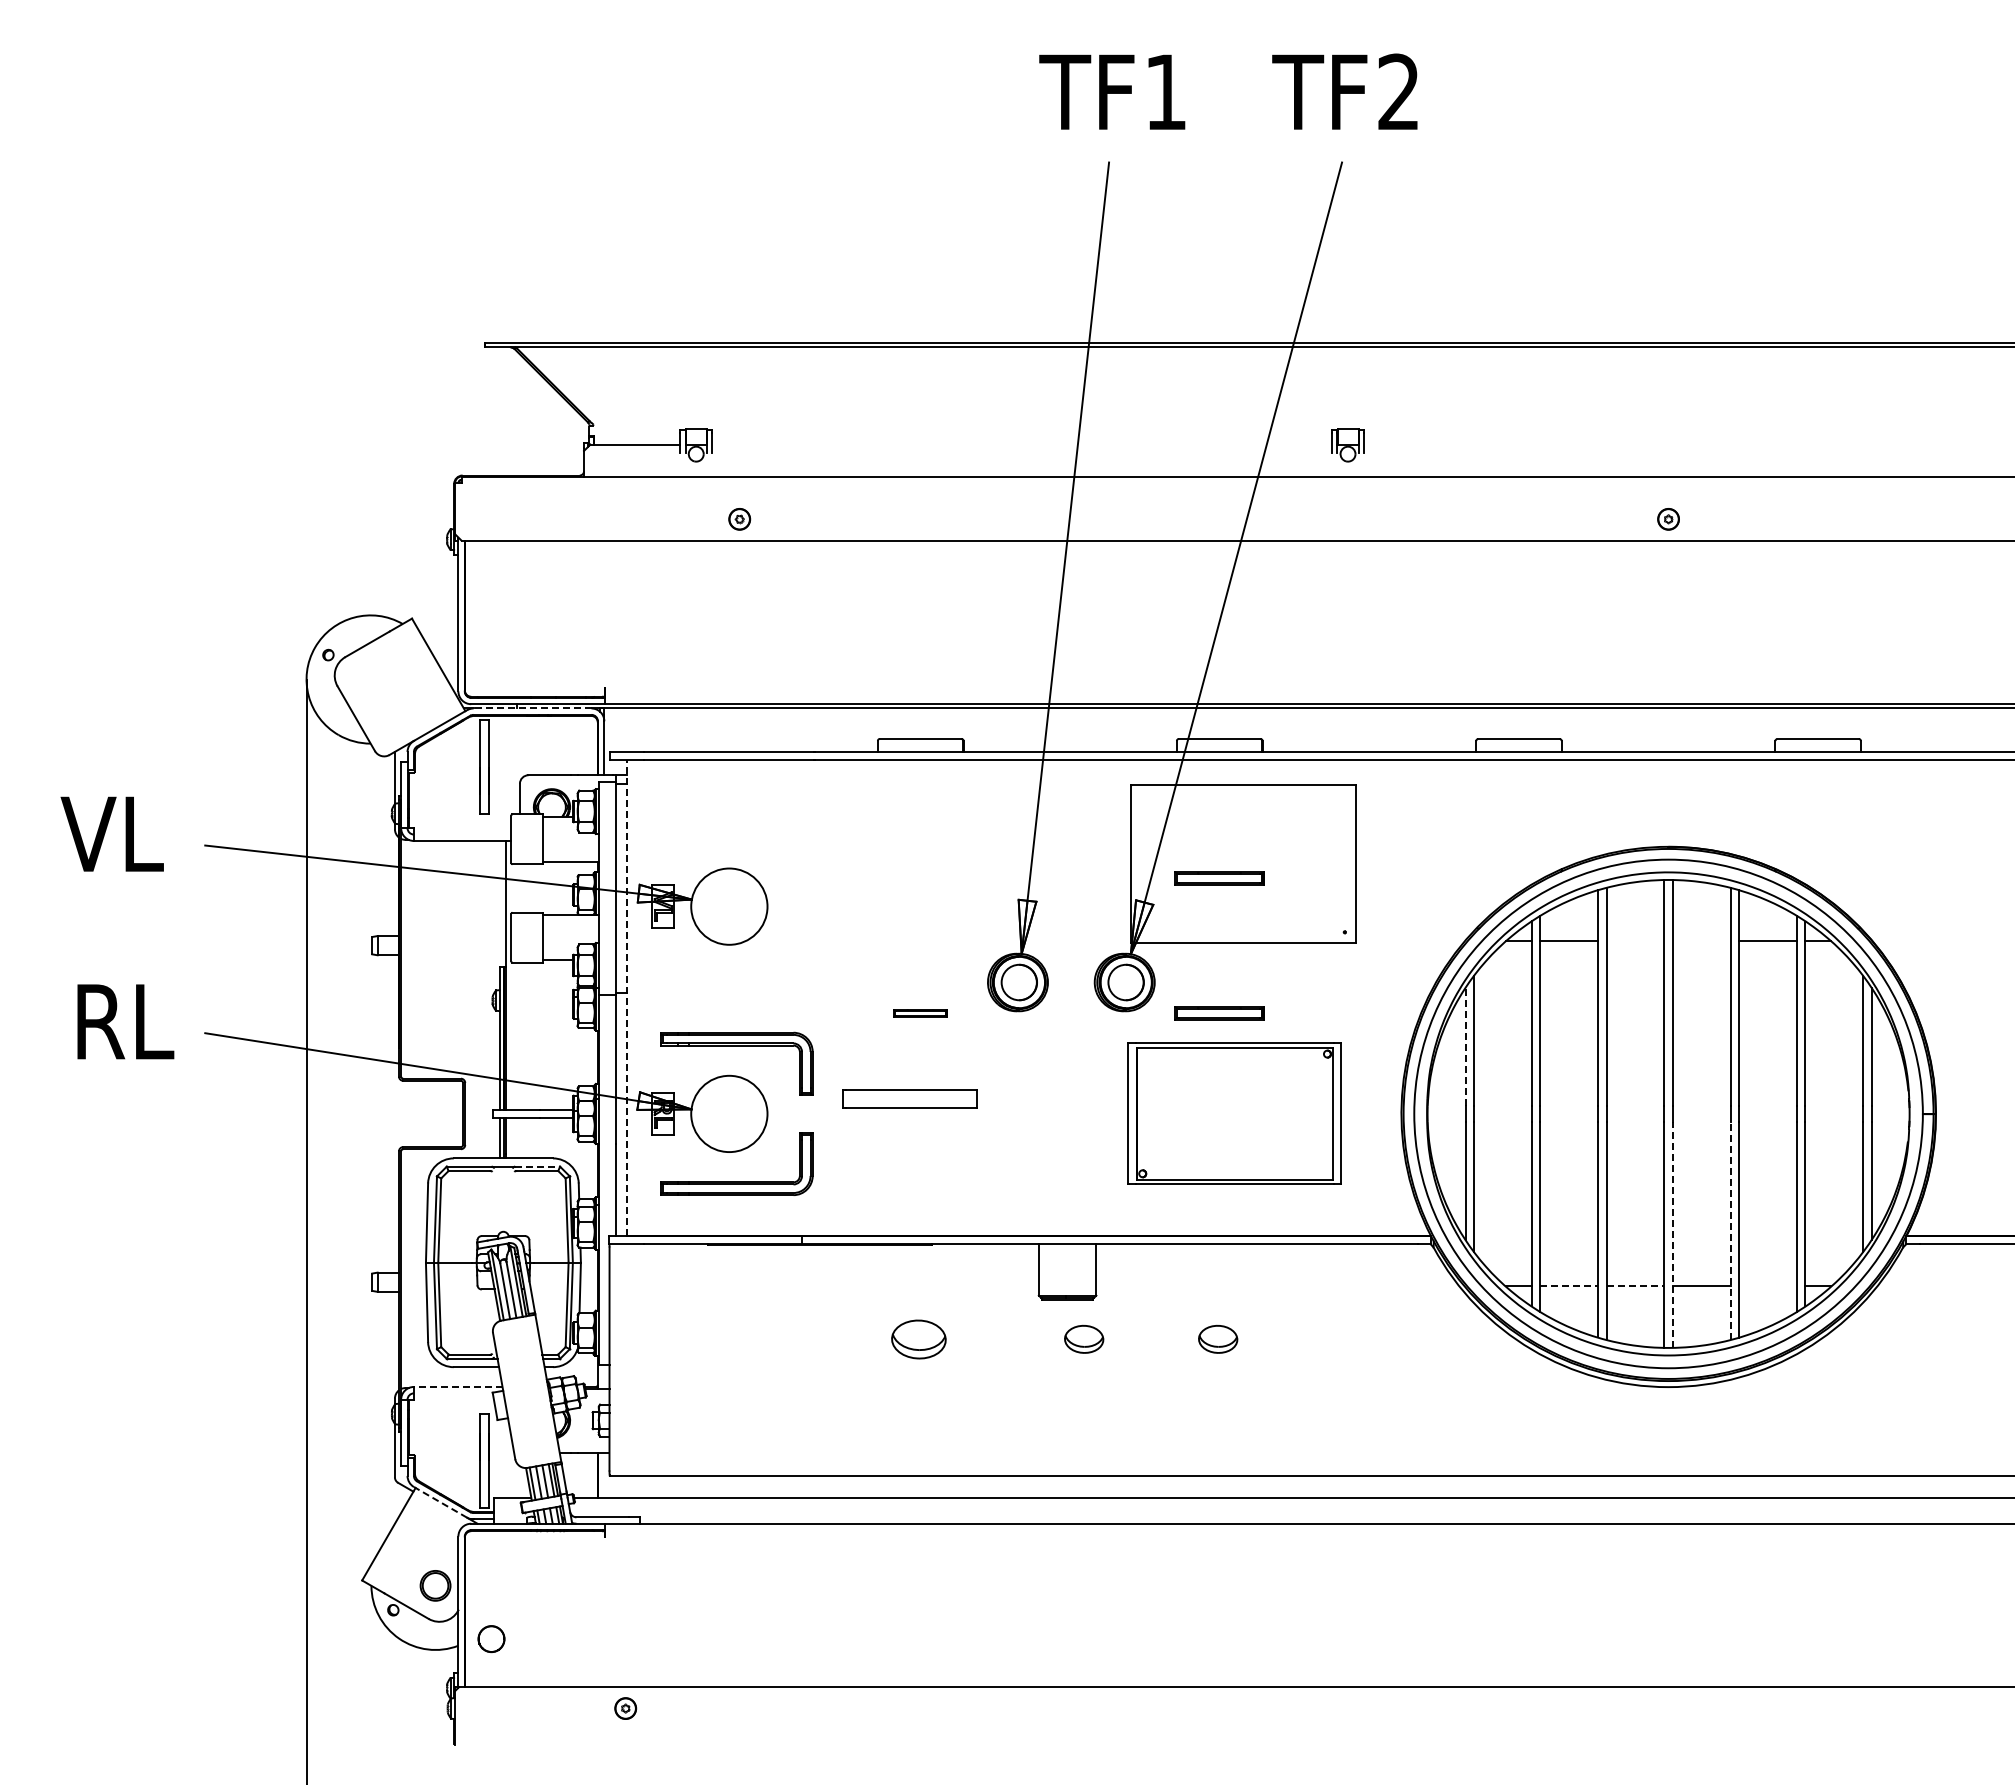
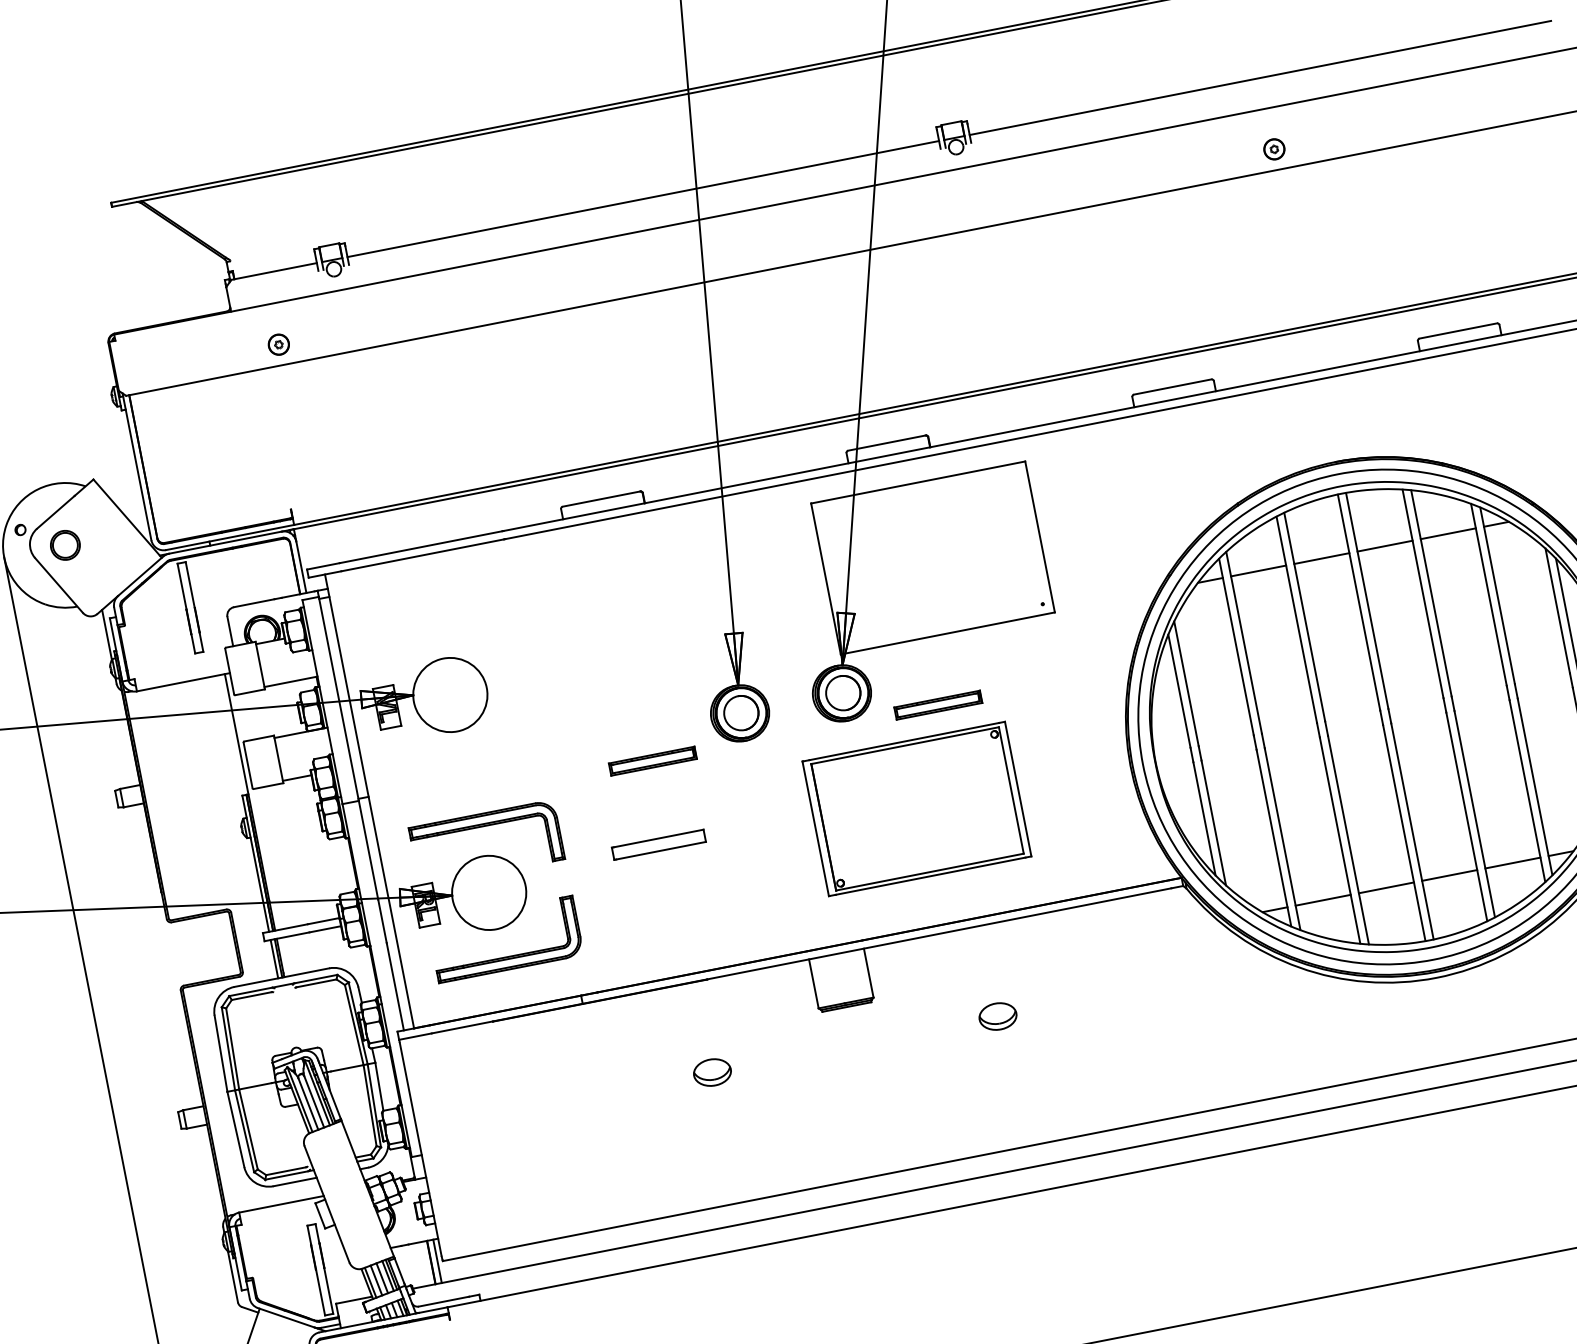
line: (1022, 444) -> (643, 198), added
line: (1668, 444) -> (1260, 77), added
part: (739, 519) -> (278, 344), moved
part: (370, 679) -> (65, 545), added
line: (532, 708) -> (225, 542), dashed -> solid
part: (1219, 878) -> (912, 576), removed
line: (1635, 941) -> (1321, 558), added
line: (1701, 941) -> (1384, 546), added
line: (626, 998) -> (369, 801), dashed -> solid
part: (920, 1013) -> (652, 761), size x1.67
line: (1465, 1046) -> (1179, 690), dashed -> solid
part: (909, 1098) -> (658, 844), size x0.71
part: (1234, 1113) -> (916, 808), moved
line: (538, 1166) -> (316, 978), dashed -> solid
line: (1730, 1230) -> (1466, 816), dashed -> solid
line: (1672, 1234) -> (1412, 831), dashed -> solid
line: (1569, 1286) -> (1323, 900), dashed -> solid
line: (1635, 1286) -> (1386, 887), dashed -> solid
line: (1767, 1286) -> (1512, 863), added
part: (919, 1338) -> (712, 1071), size x0.71
part: (1084, 1338) -> (870, 1040), removed
line: (457, 1386) -> (280, 1204), dashed -> solid
line: (604, 1475) -> (437, 1261), added
line: (440, 1502) -> (286, 1317), dashed -> solid

